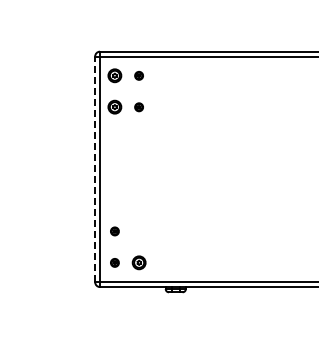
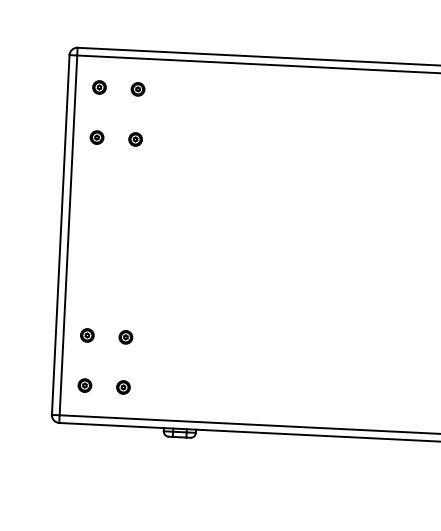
part: (114, 75) -> (98, 86), size x0.62
part: (114, 107) -> (96, 137), size x0.62
line: (95, 169) -> (61, 235), dashed -> solid
part: (138, 231) -> (124, 337), added
part: (138, 262) -> (122, 386), size x0.62

